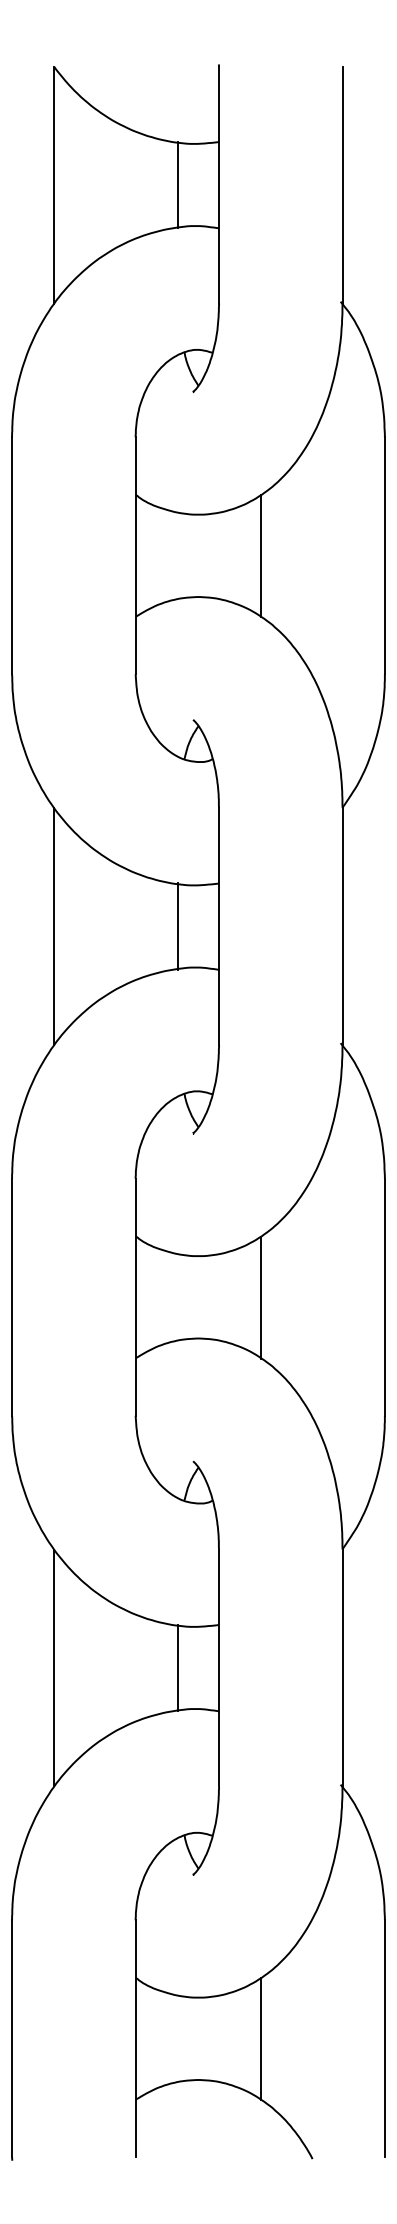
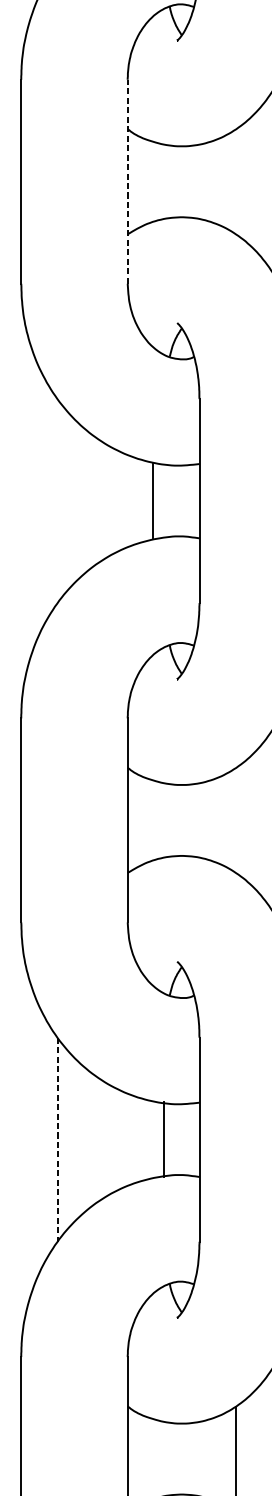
line: (135, 555) -> (127, 181), solid -> dashed
line: (261, 556) -> (236, 182), removed
line: (54, 926) -> (57, 501), removed
line: (177, 926) -> (152, 501), moved
line: (261, 1297) -> (236, 820), removed
line: (54, 1668) -> (57, 1140), solid -> dashed

